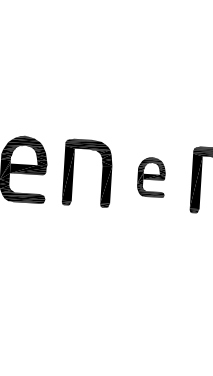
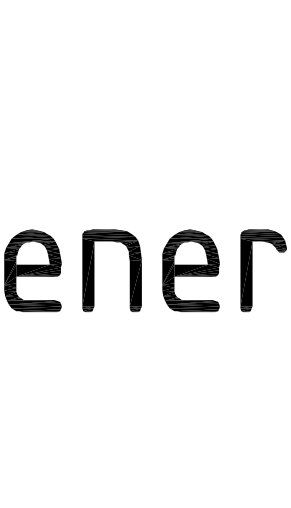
part: (151, 176) -> (190, 270), size x1.67

